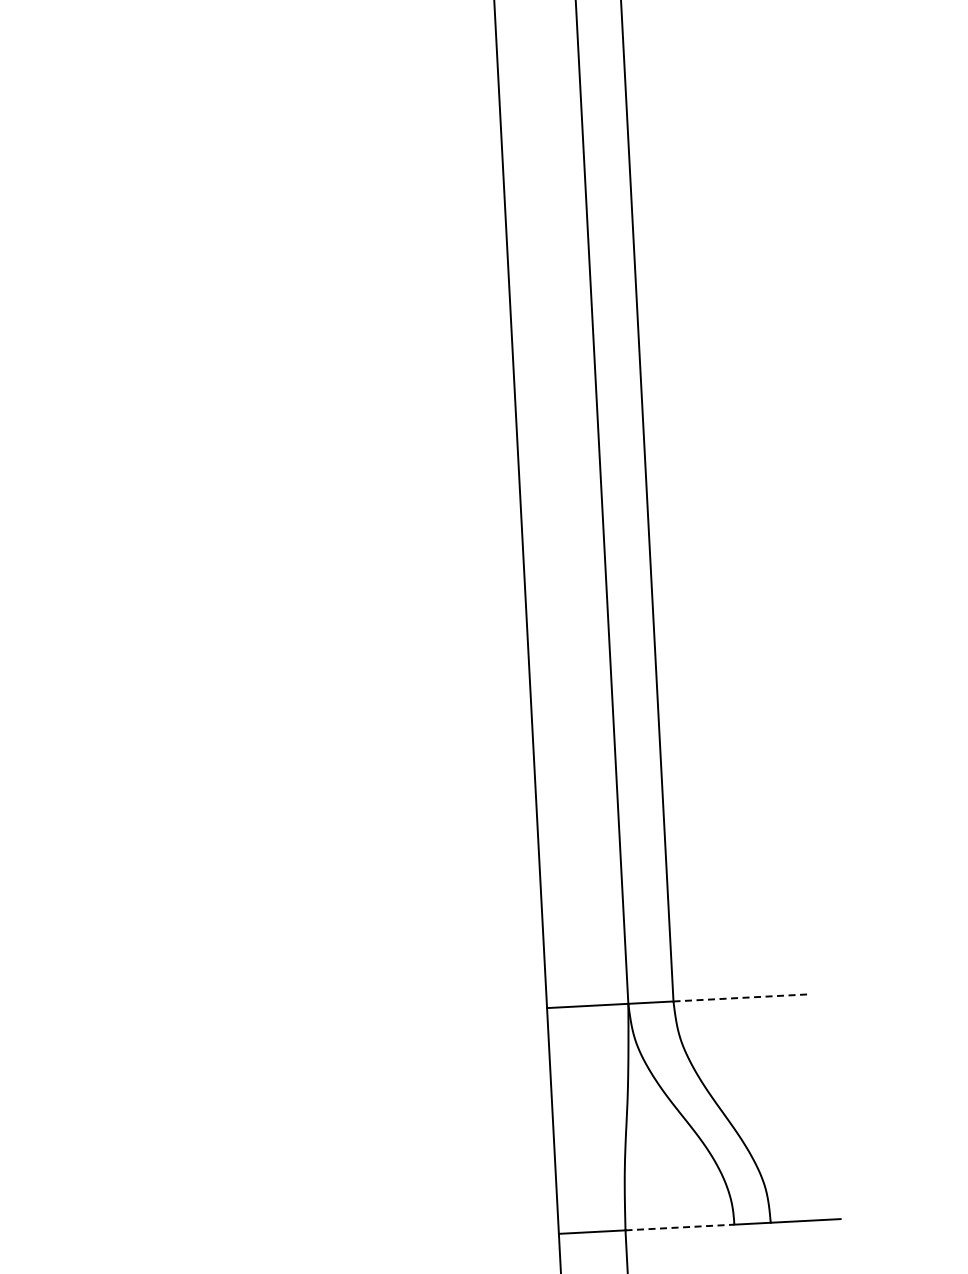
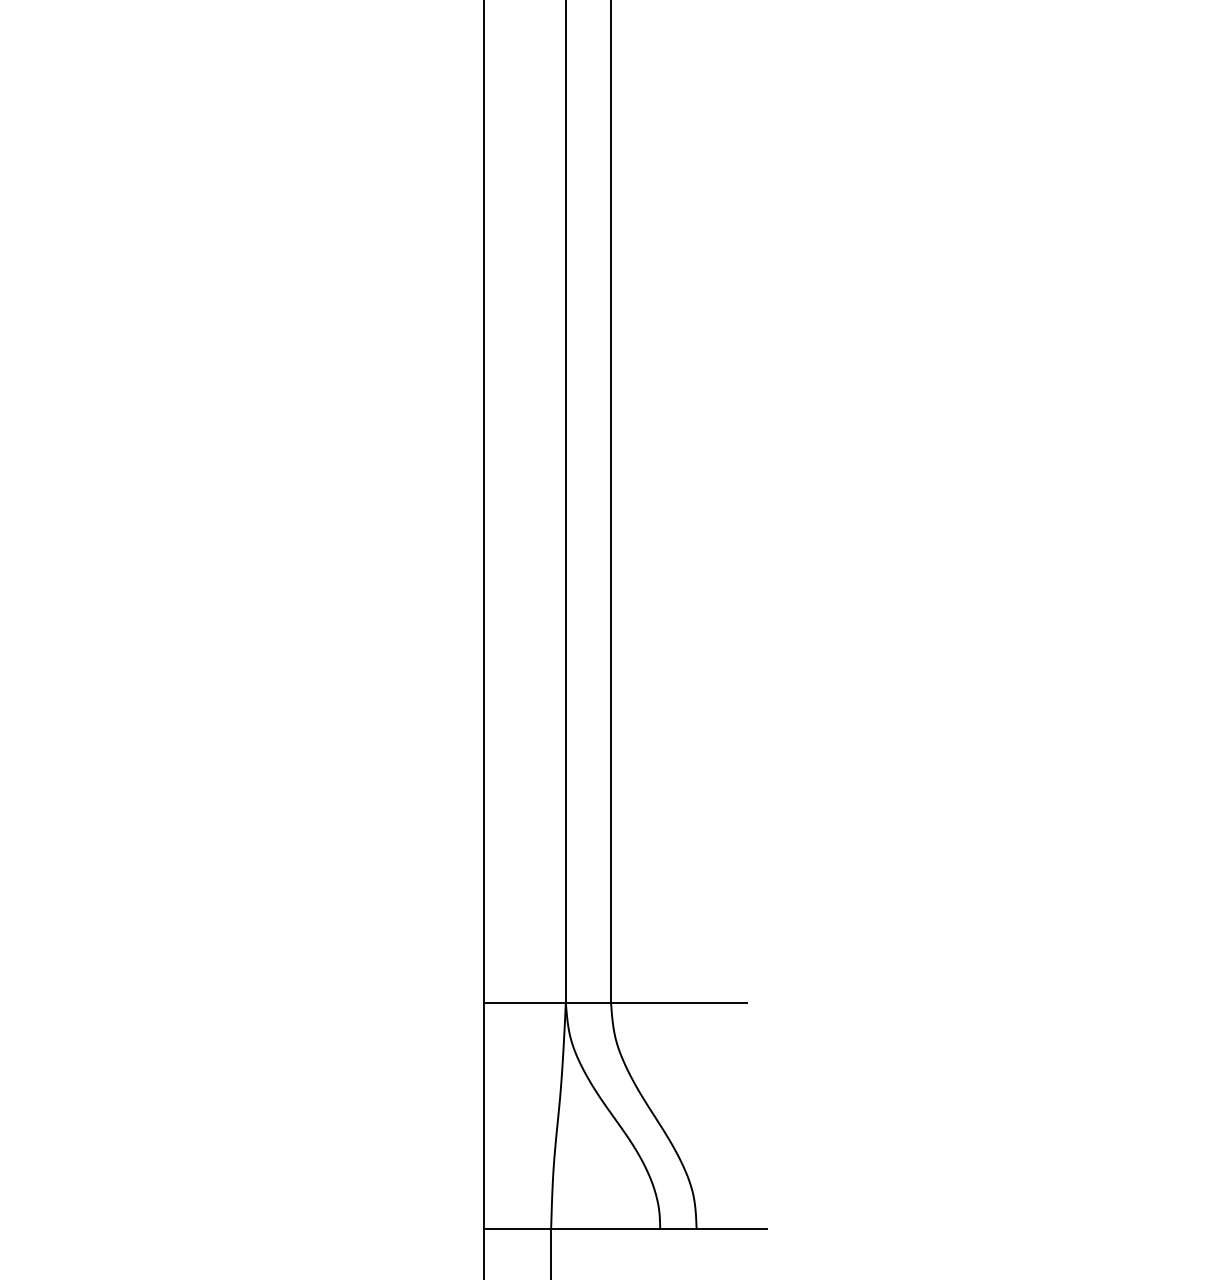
line: (741, 997) -> (679, 1002), dashed -> solid
line: (679, 1227) -> (605, 1228), dashed -> solid

